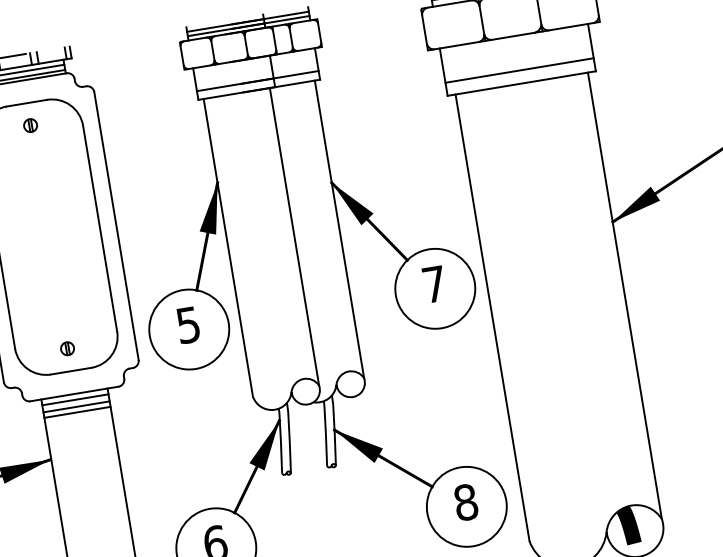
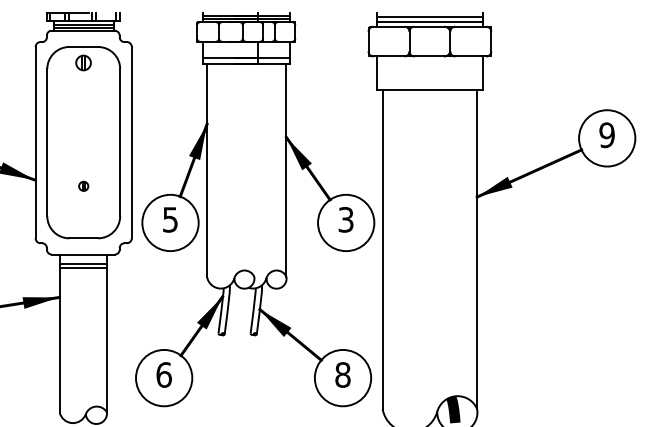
line: (518, 69) -> (429, 80), removed
part: (30, 124) -> (83, 62), size x1.6
line: (294, 236) -> (254, 170), removed
text: (433, 284) -> (345, 219), 7 -> 3
part: (67, 347) -> (83, 185), moved
line: (74, 399) -> (82, 258), removed

